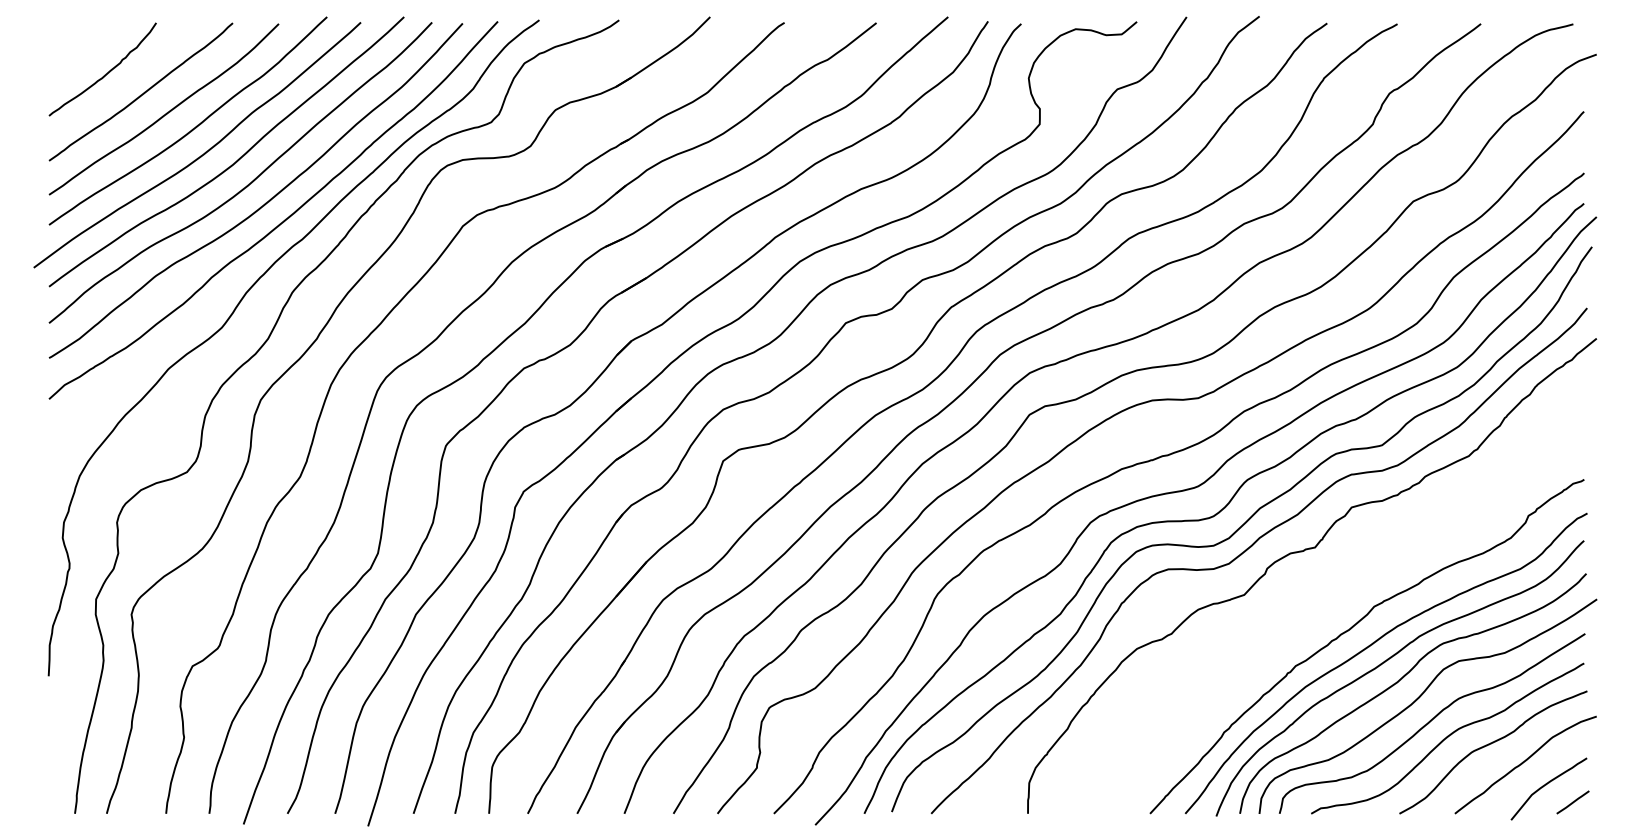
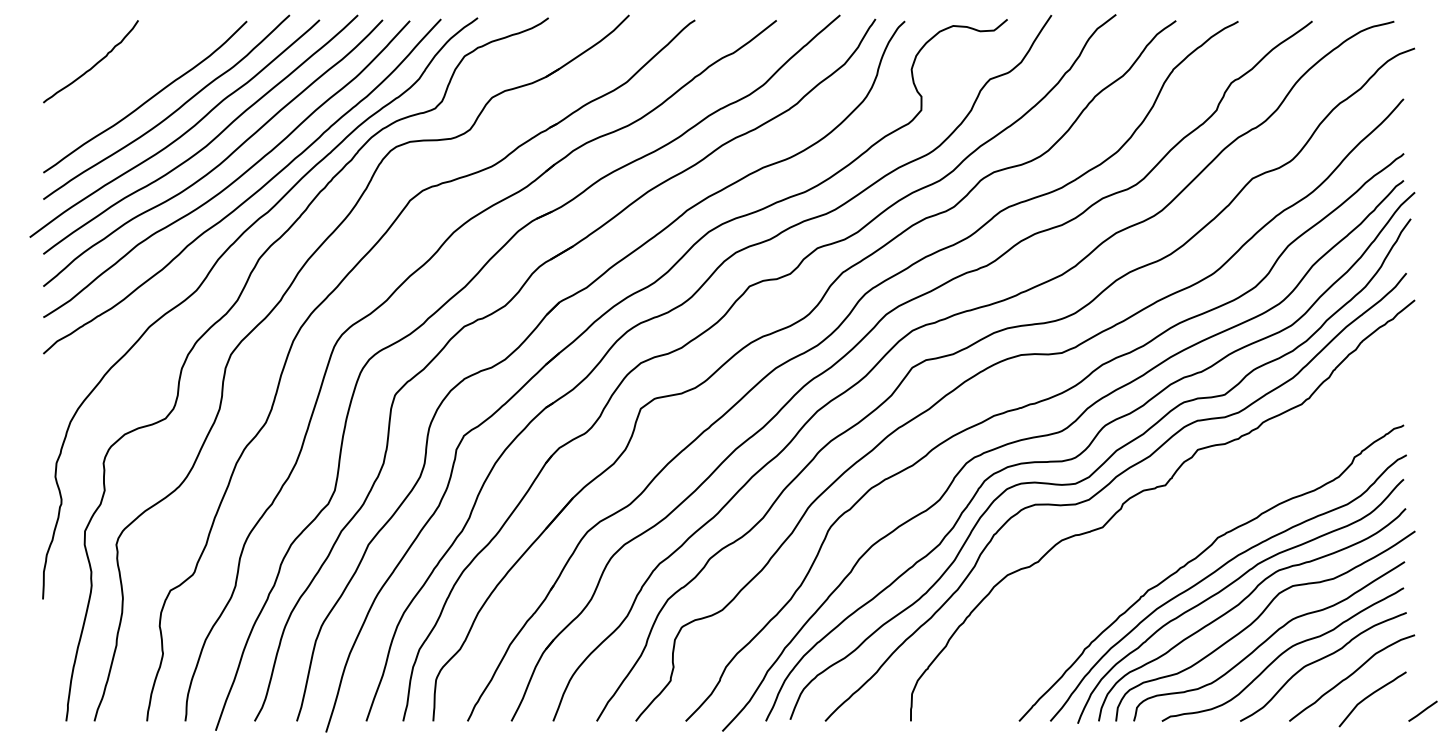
curve: (140, 94) -> (124, 83), removed
line: (1572, 801) -> (1422, 710), moved

